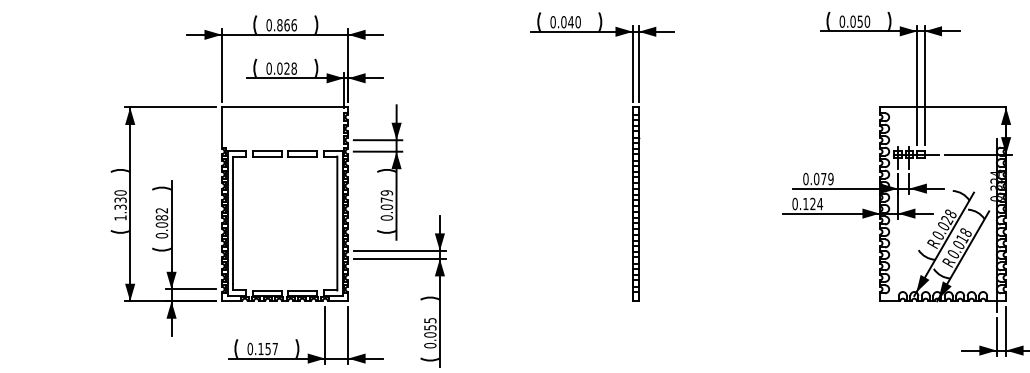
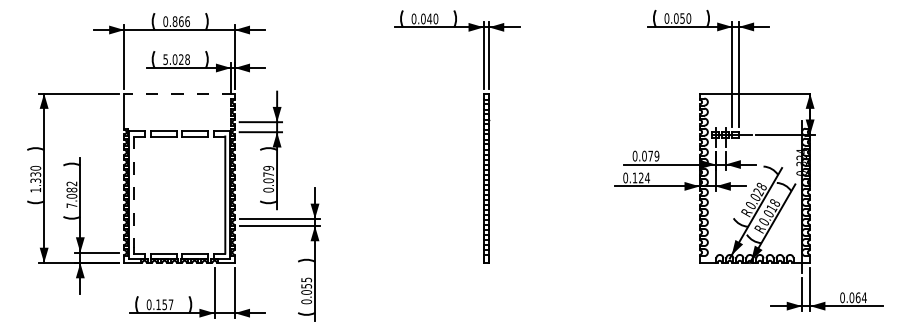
text: (268, 68) -> (165, 59), 0.028 -> 5.028
line: (284, 107) -> (179, 93), solid -> dashed
line: (232, 220) -> (133, 192), solid -> dashed
text: (161, 235) -> (71, 205), 0.082 -> 7.082

